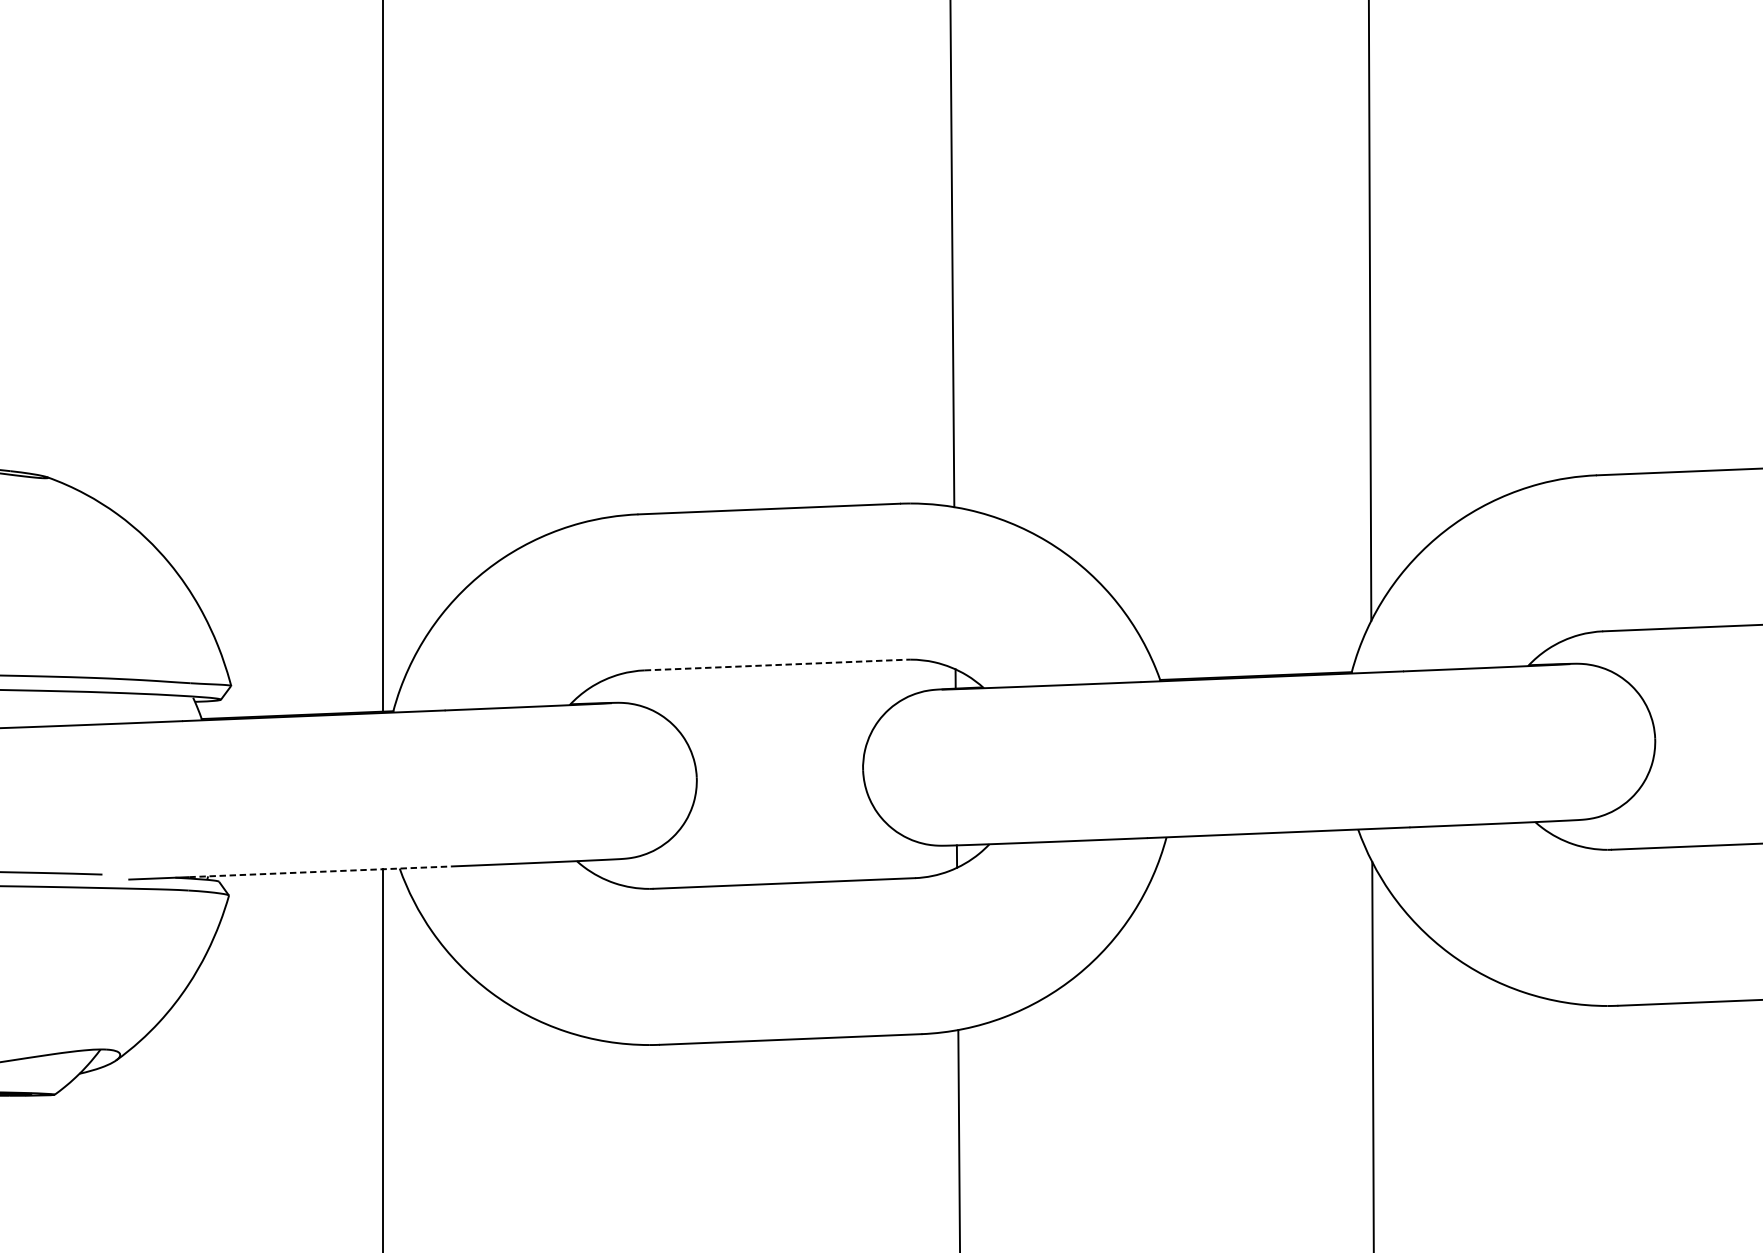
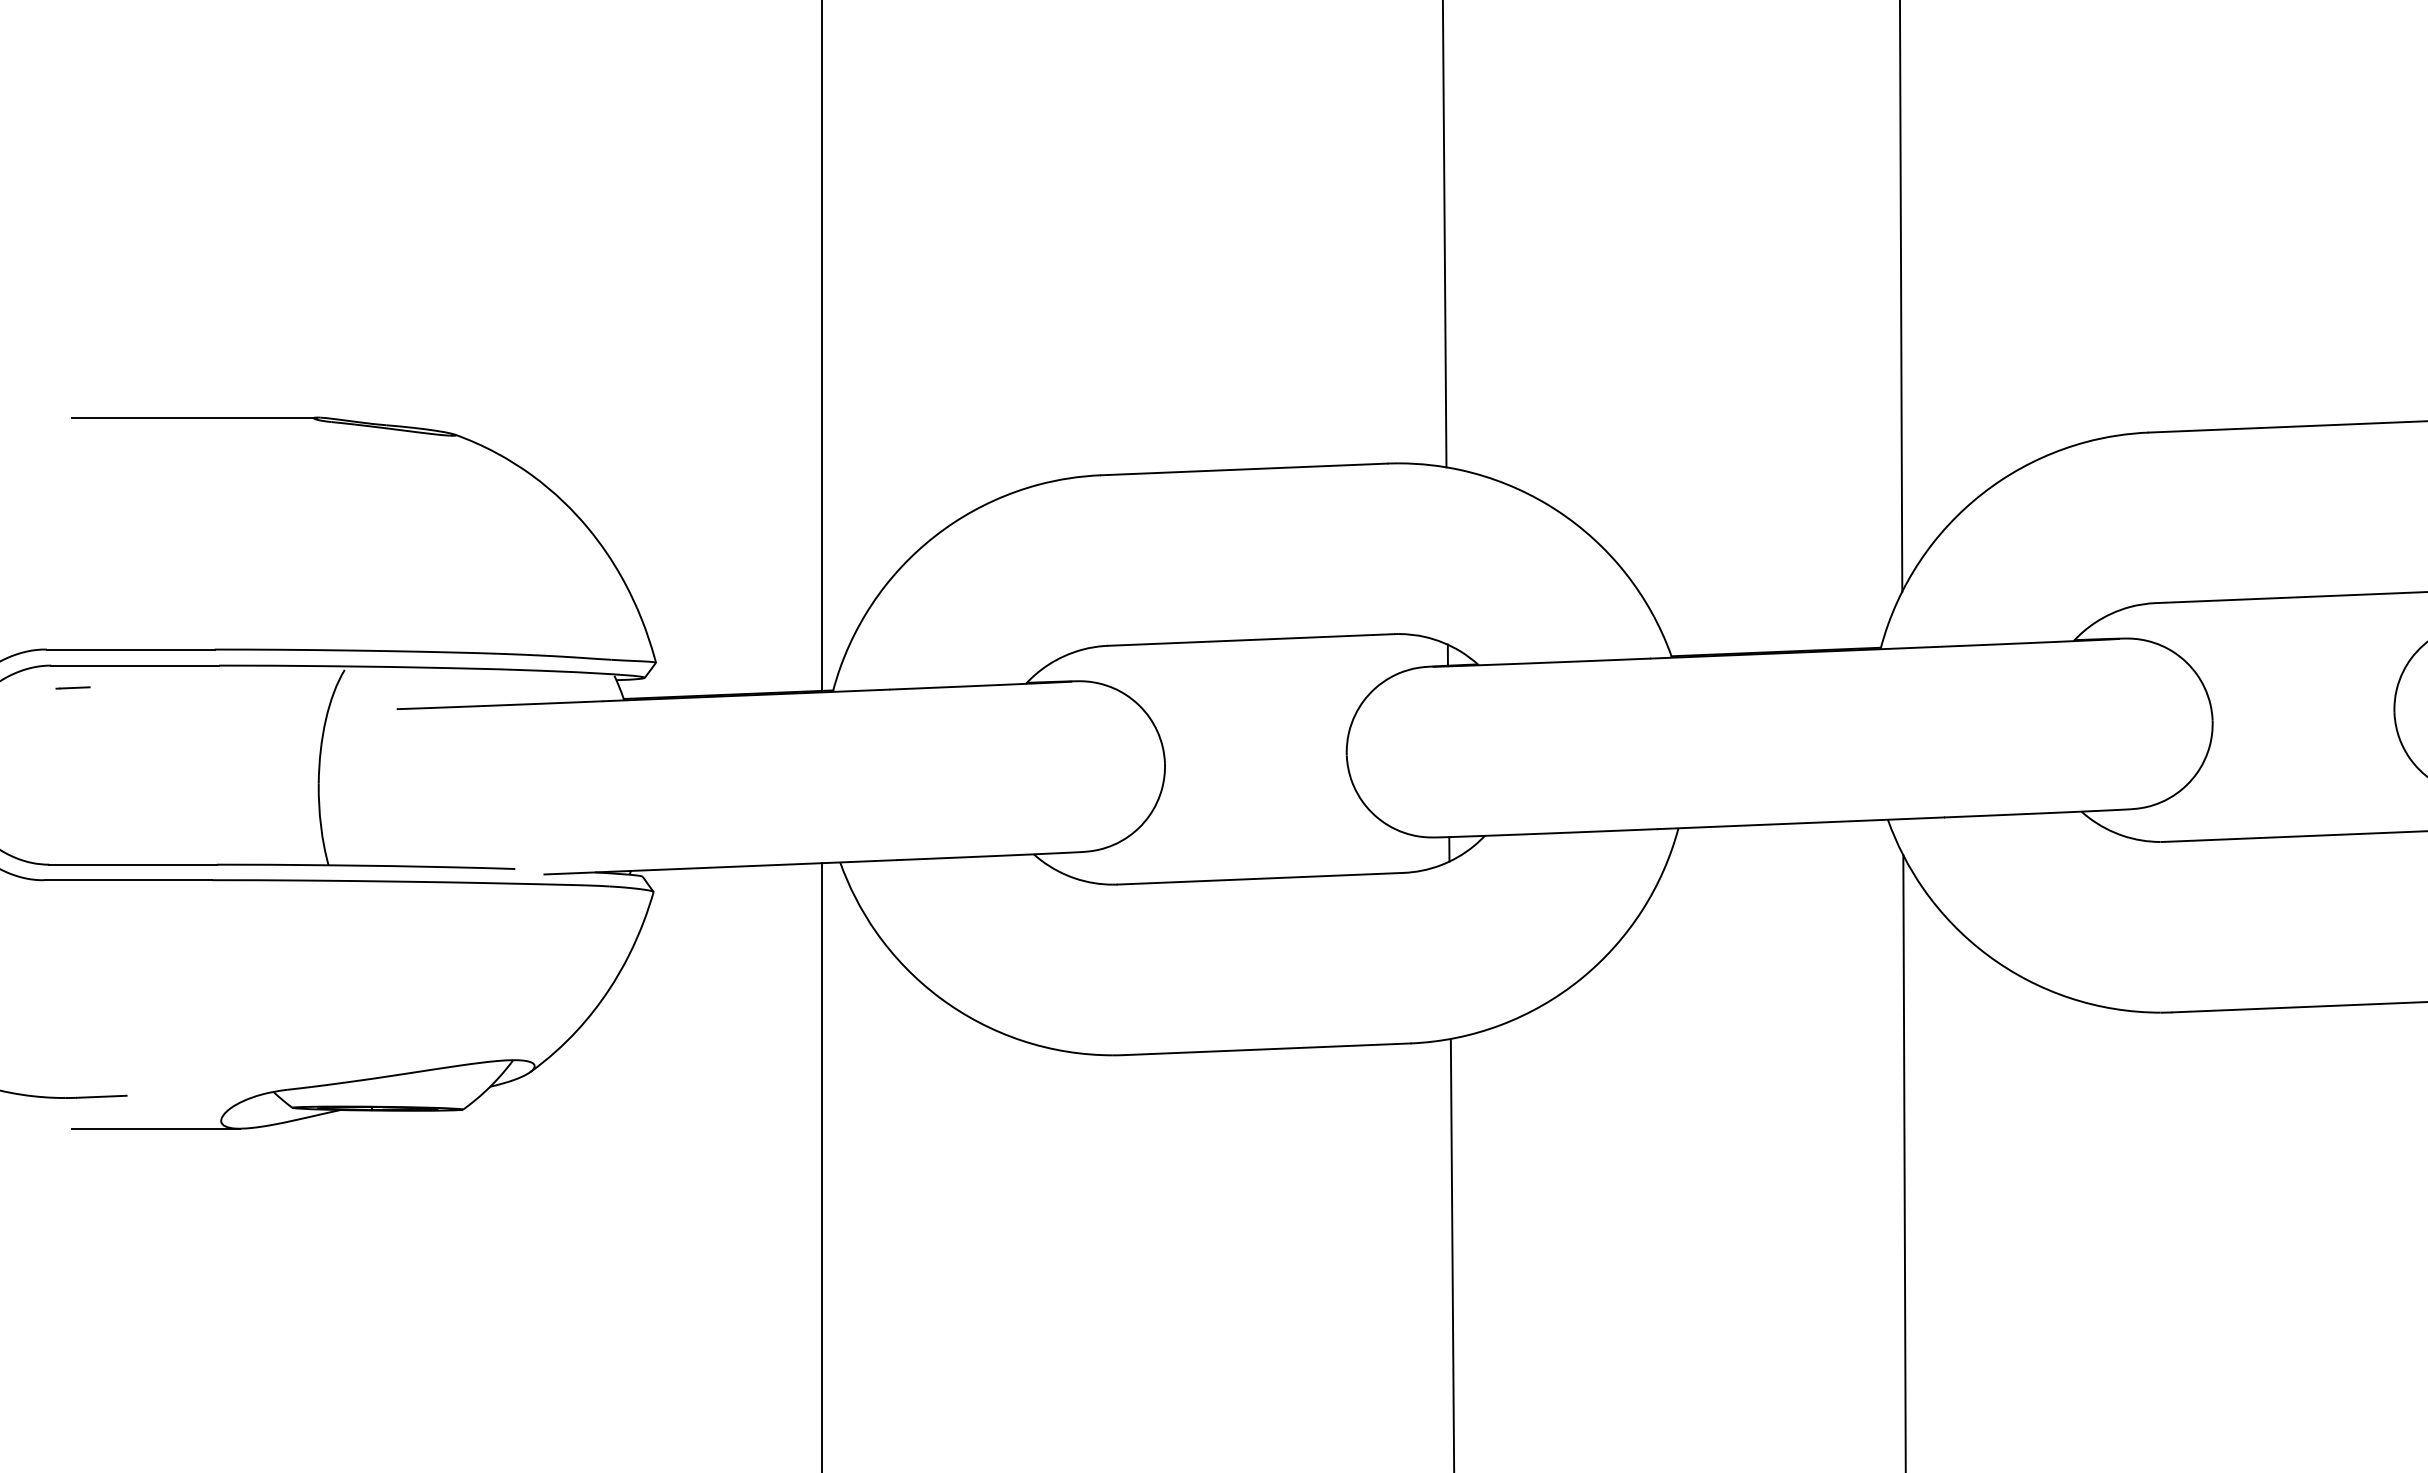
line: (775, 664) -> (1251, 639), dashed -> solid
line: (320, 871) -> (753, 865), dashed -> solid

